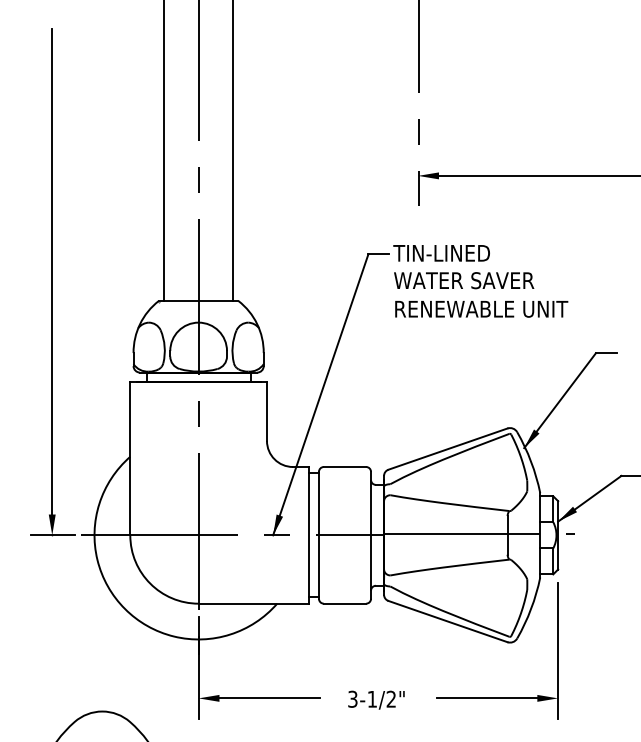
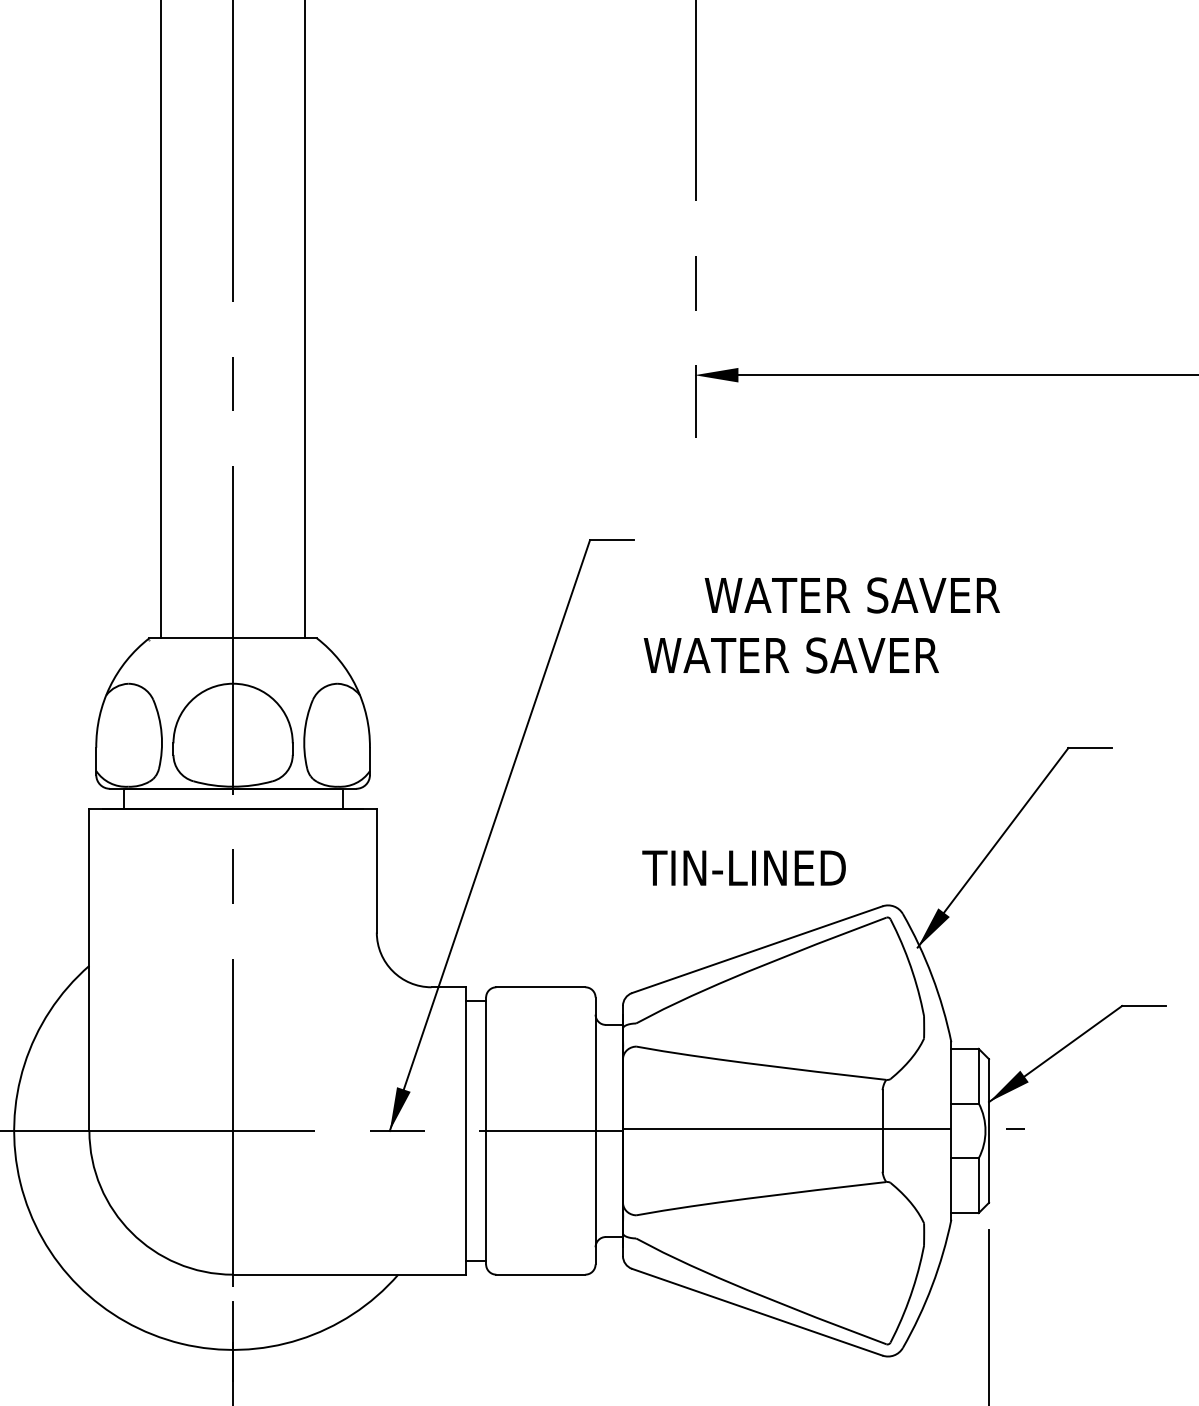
text: (441, 253) -> (743, 868), moved
text: (464, 280) -> (853, 595), moved
text: (481, 308) -> (827, 654), RENEWABLE UNIT -> WATER SAVER

